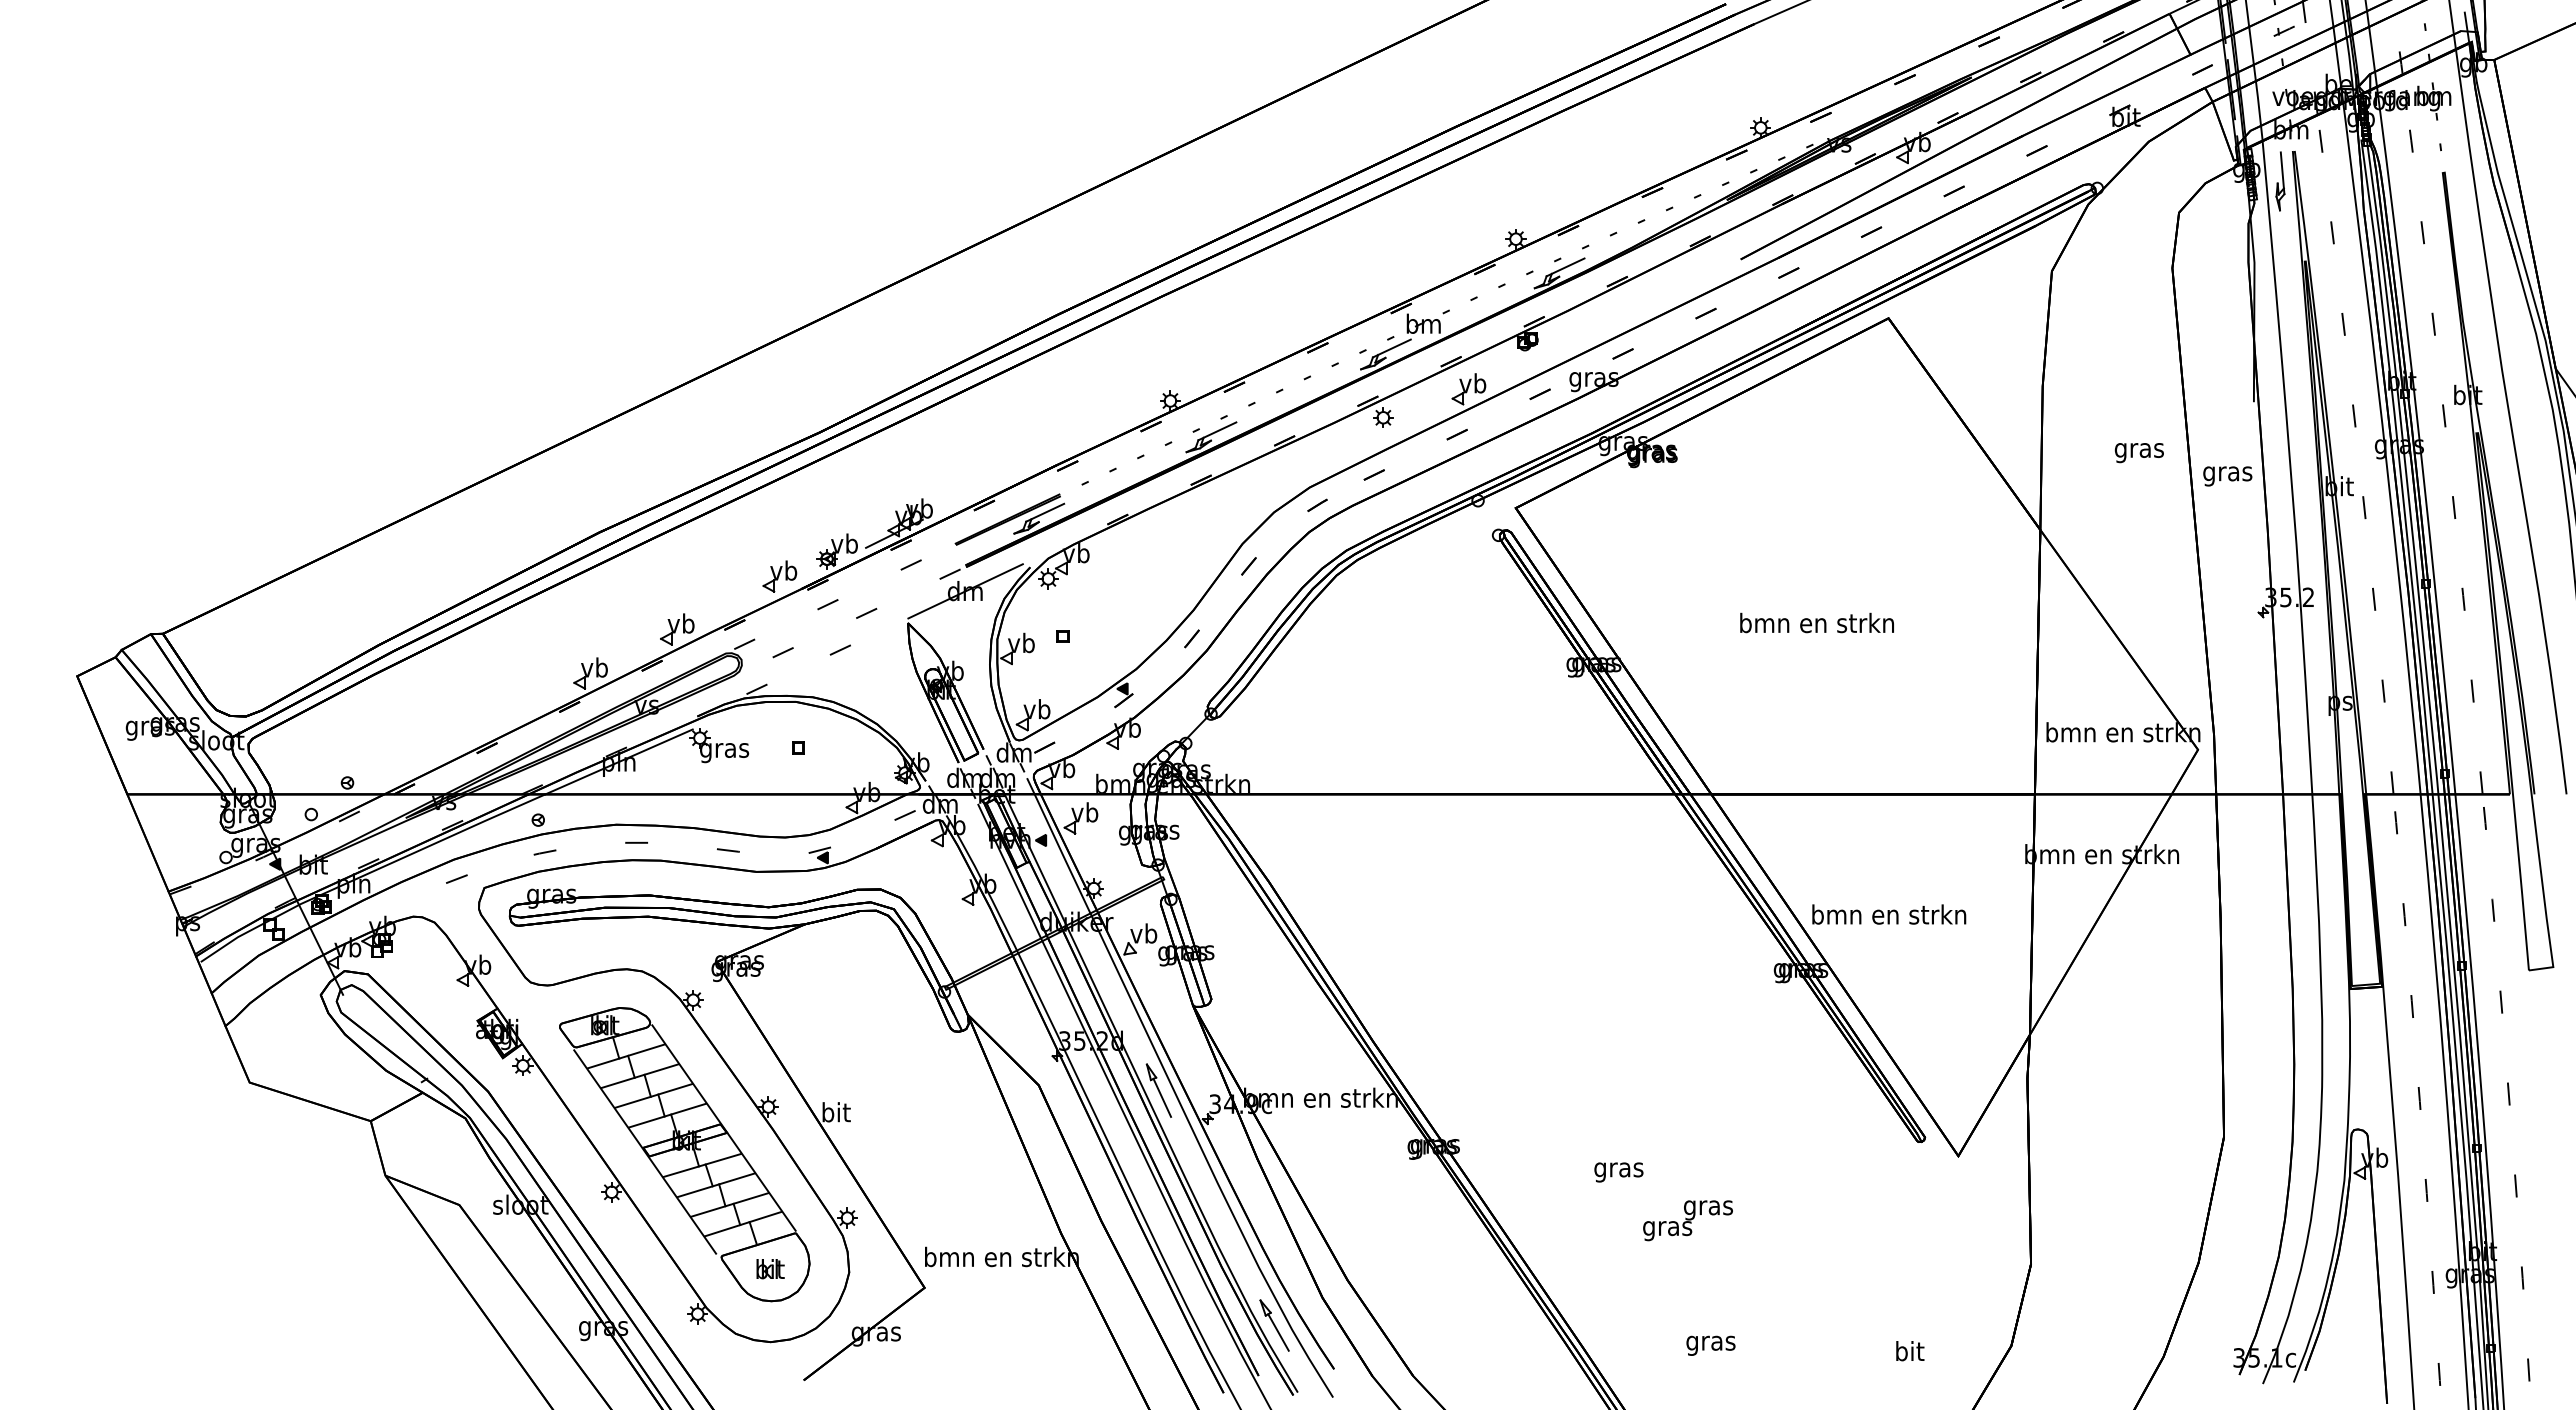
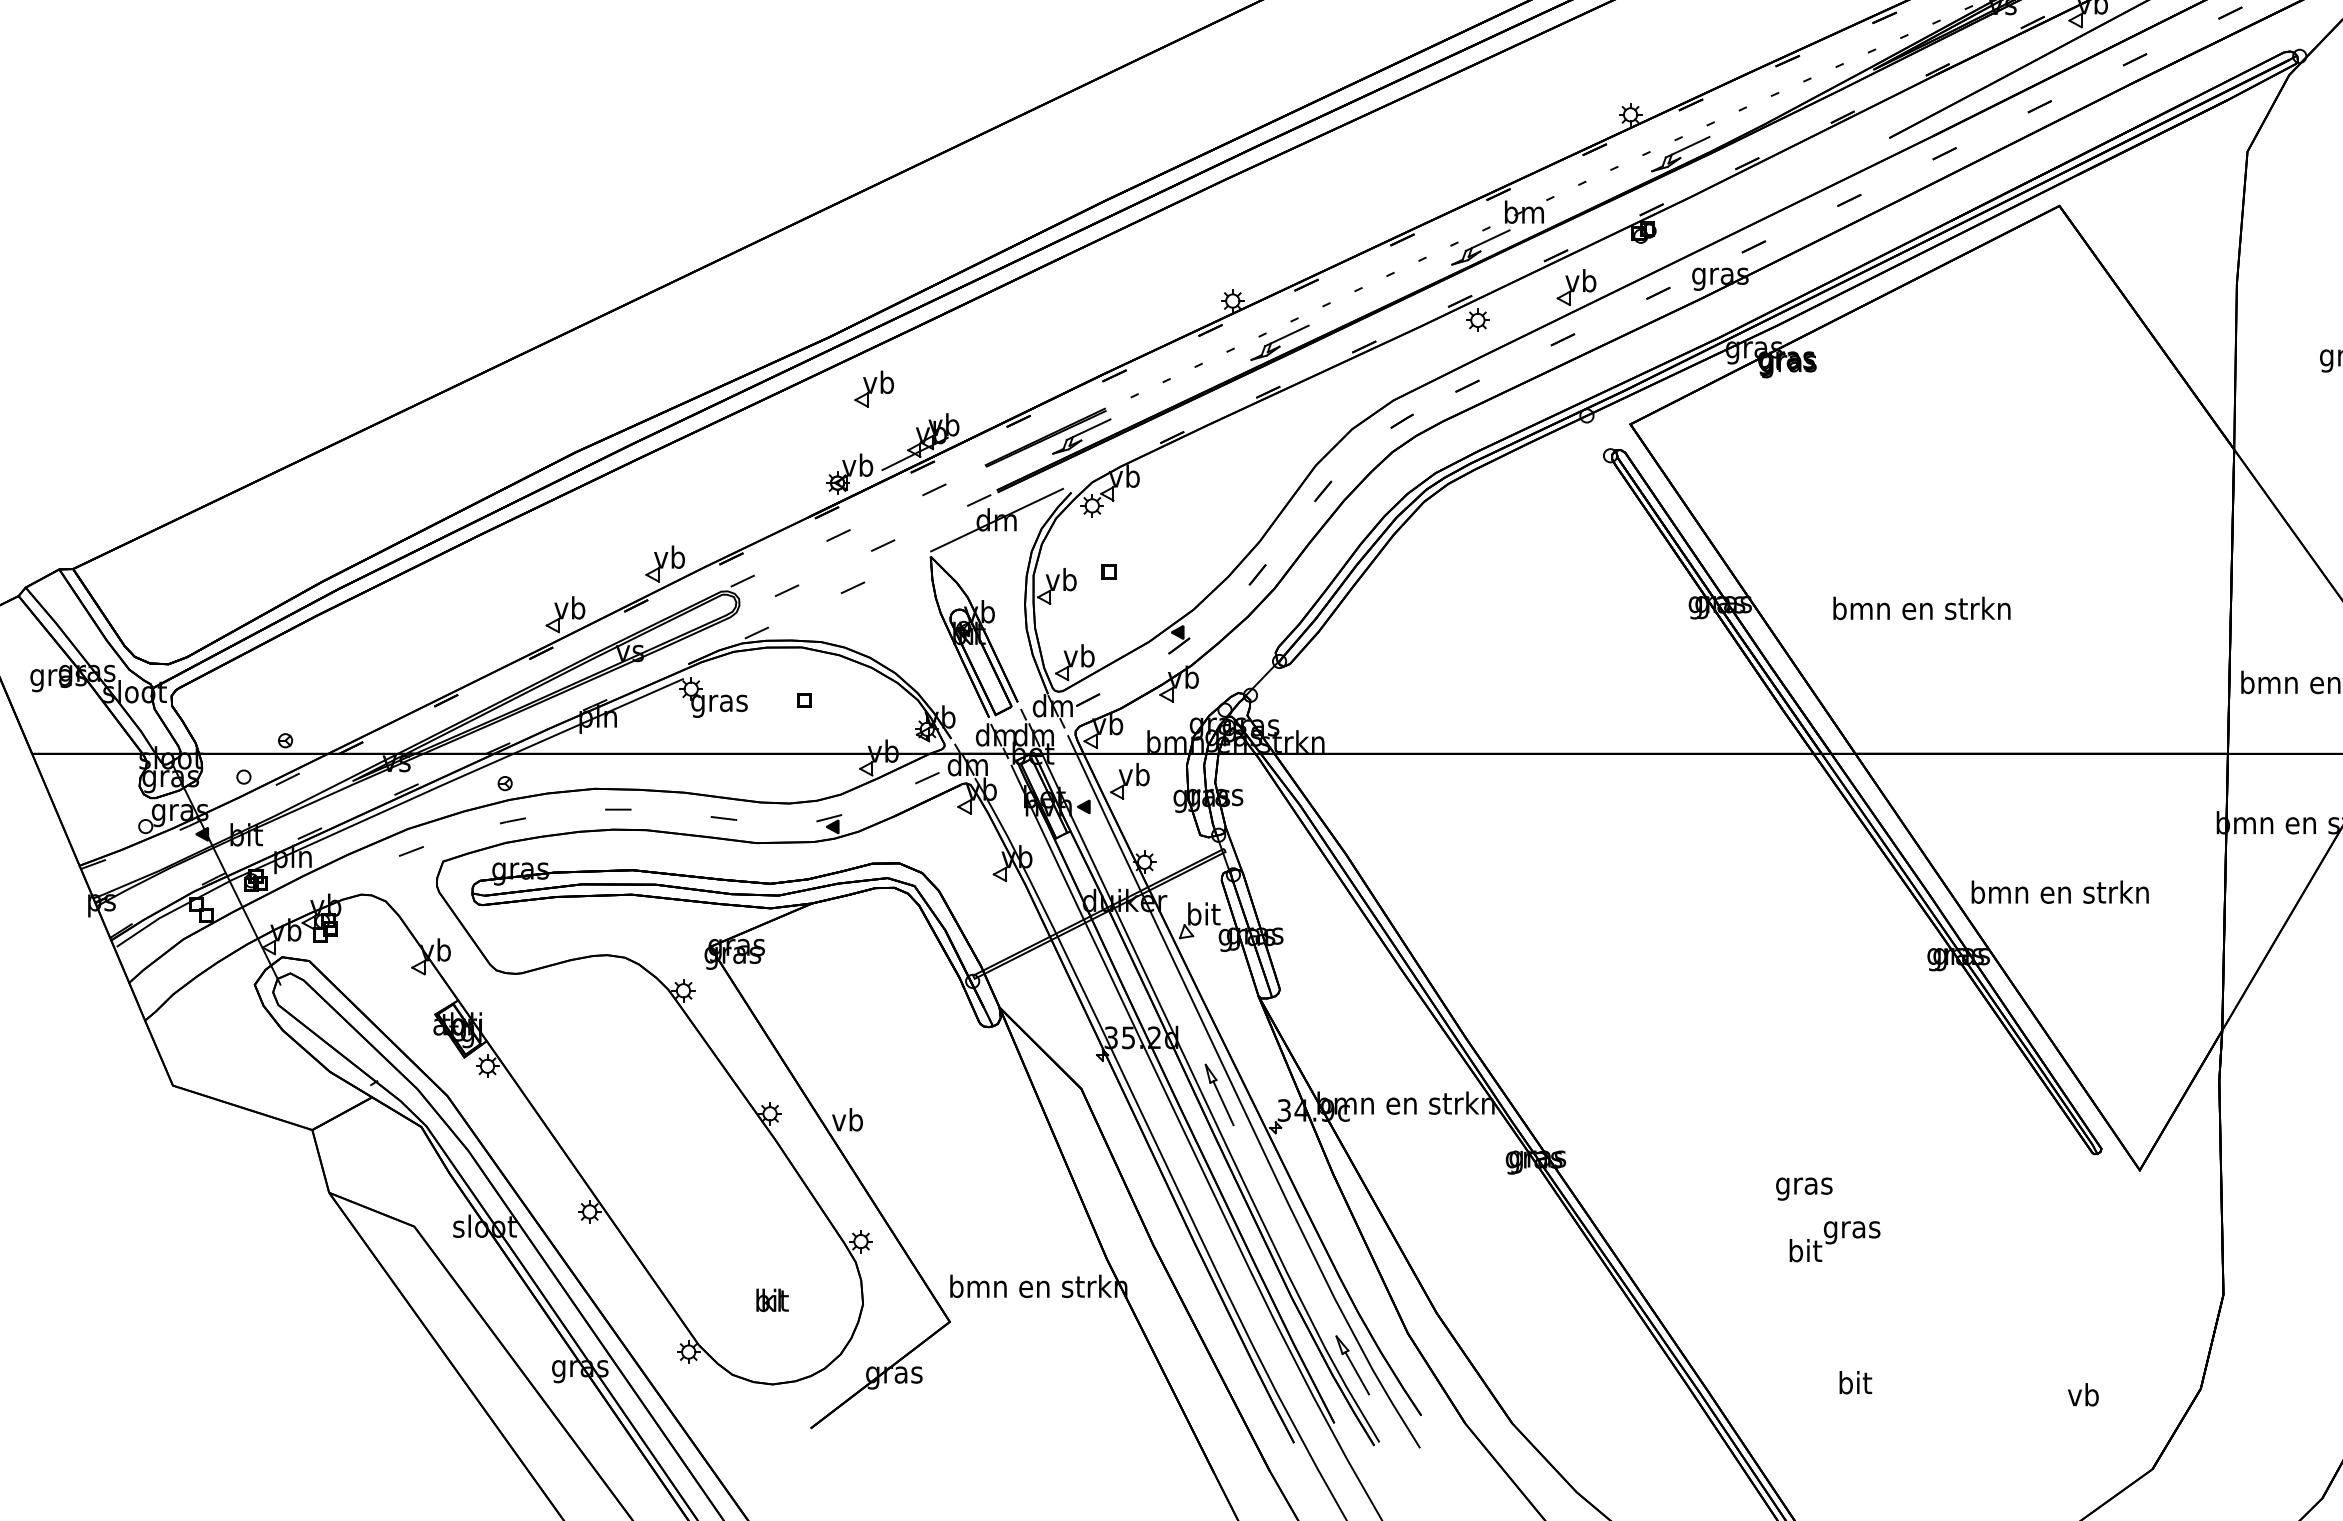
part: (779, 576) -> (873, 389), moved
text: (1816, 622) -> (1921, 607), moved
text: (1144, 933) -> (1202, 914), vb -> bit
text: (836, 1112) -> (848, 1120), bit -> vb
part: (684, 1154) -> (673, 1168), removed
text: (1618, 1172) -> (1803, 1189), moved
text: (1667, 1228) -> (1804, 1253), gras -> bit
text: (1710, 1342) -> (1854, 1384), gras -> bit
text: (1910, 1351) -> (2084, 1395), bit -> vb

